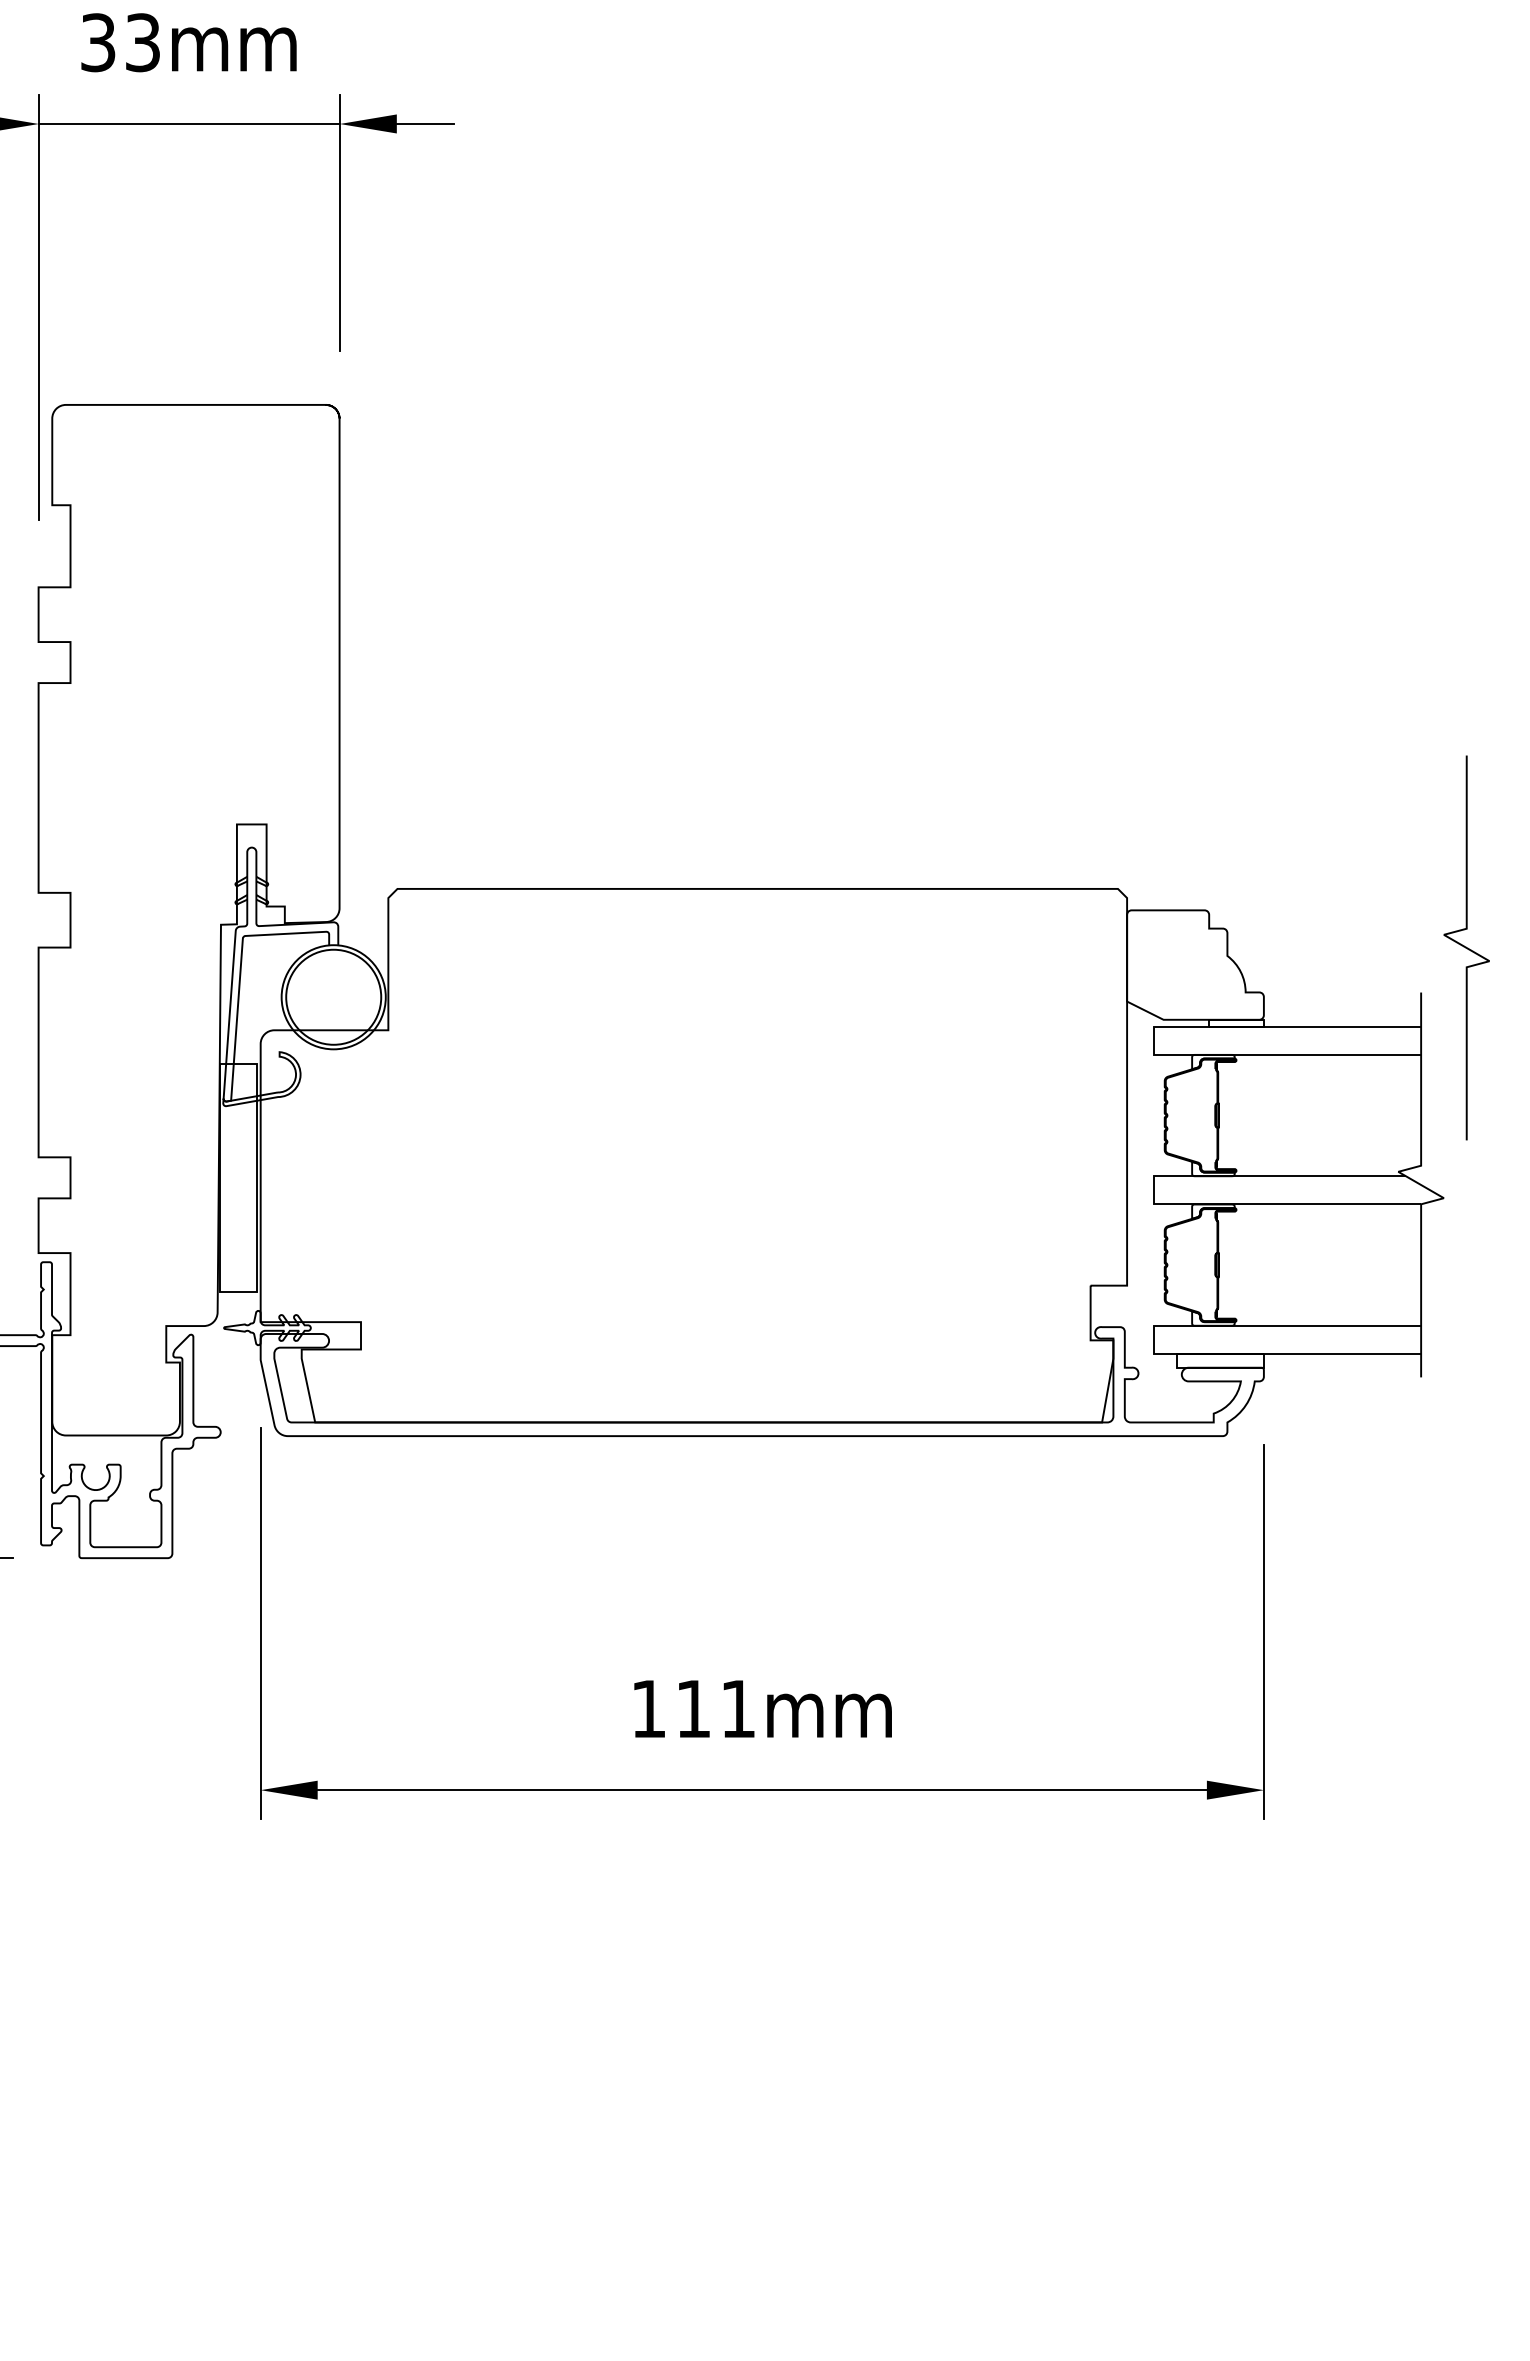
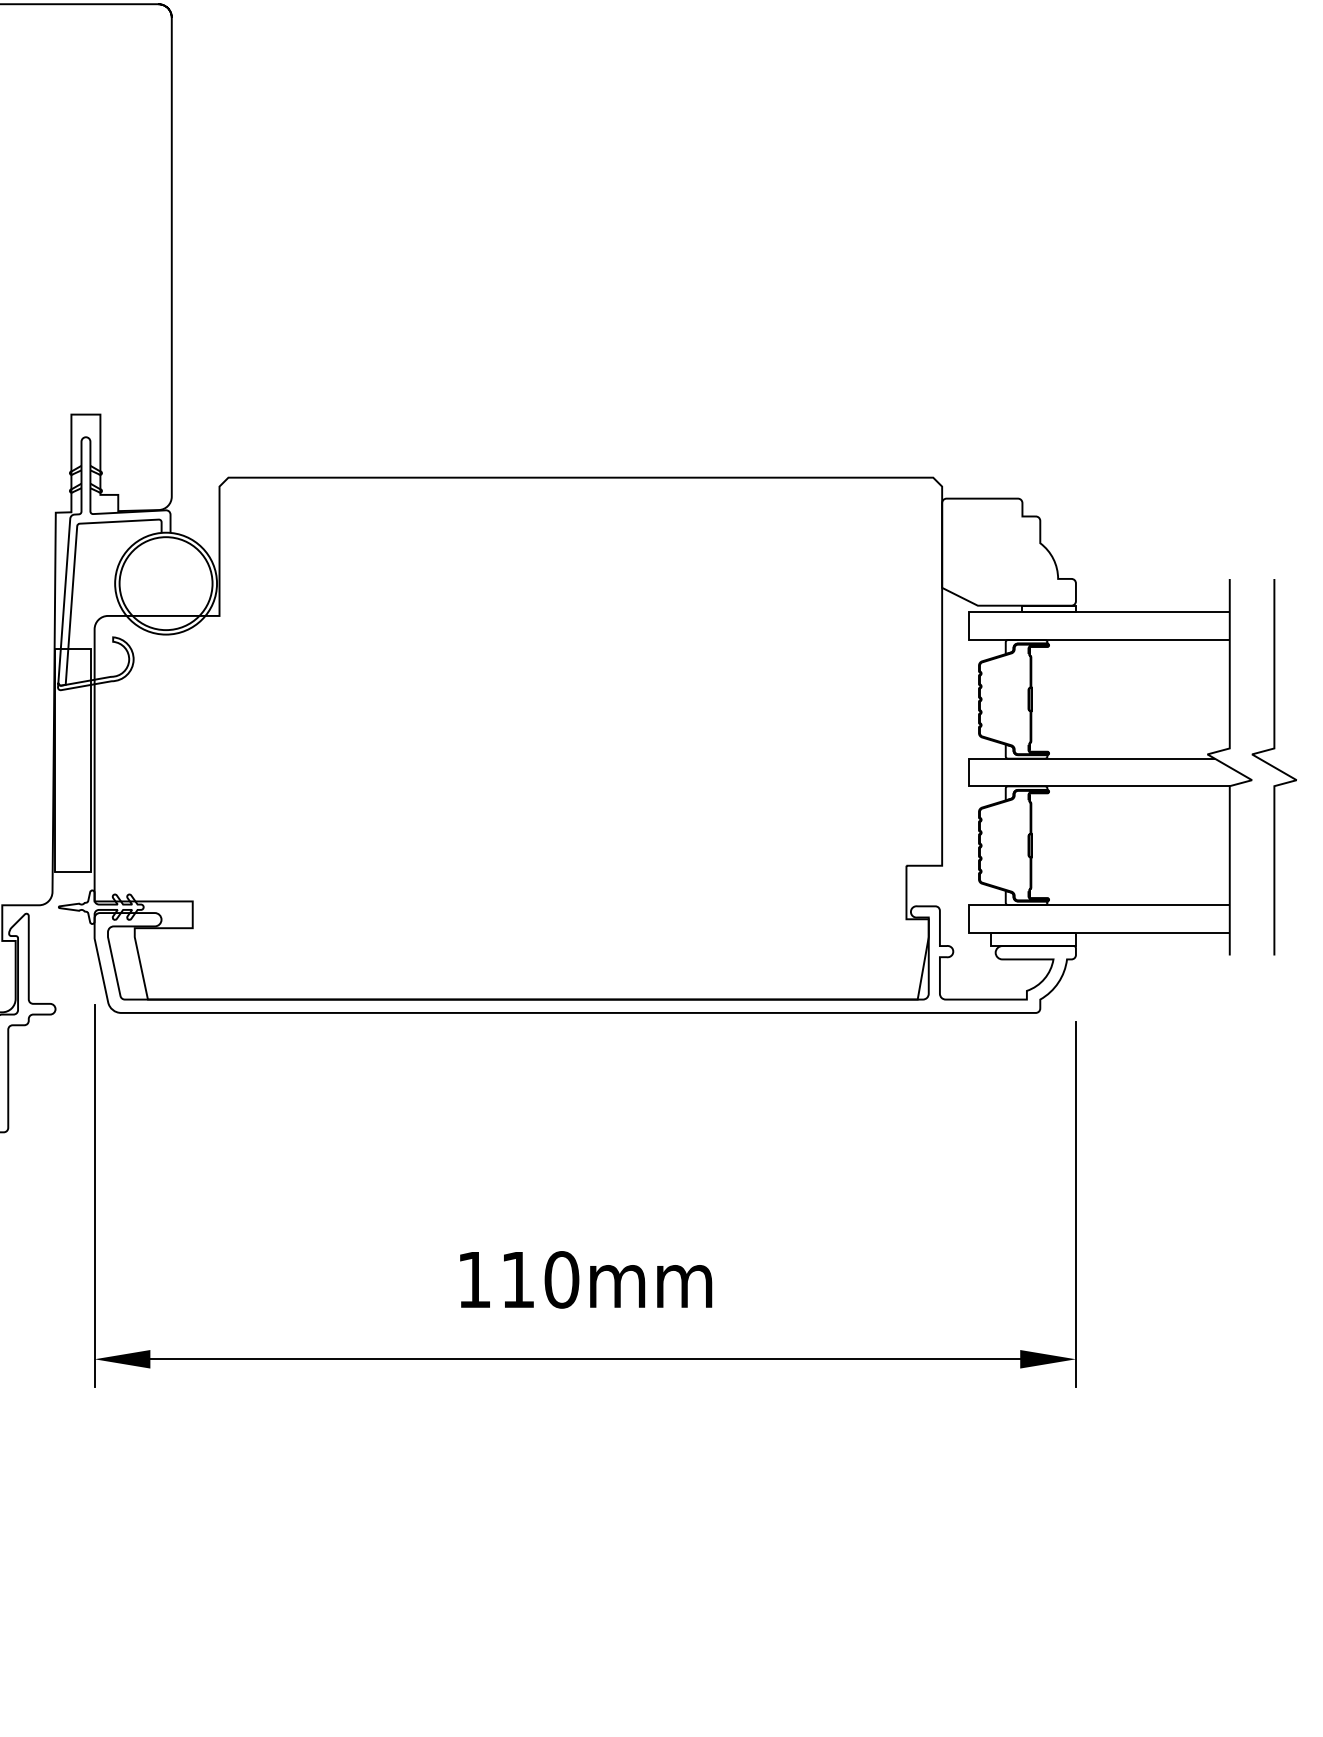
curve: (1466, 947) -> (1274, 766), moved
text: (738, 1708) -> (562, 1279), 111mm -> 110mm

